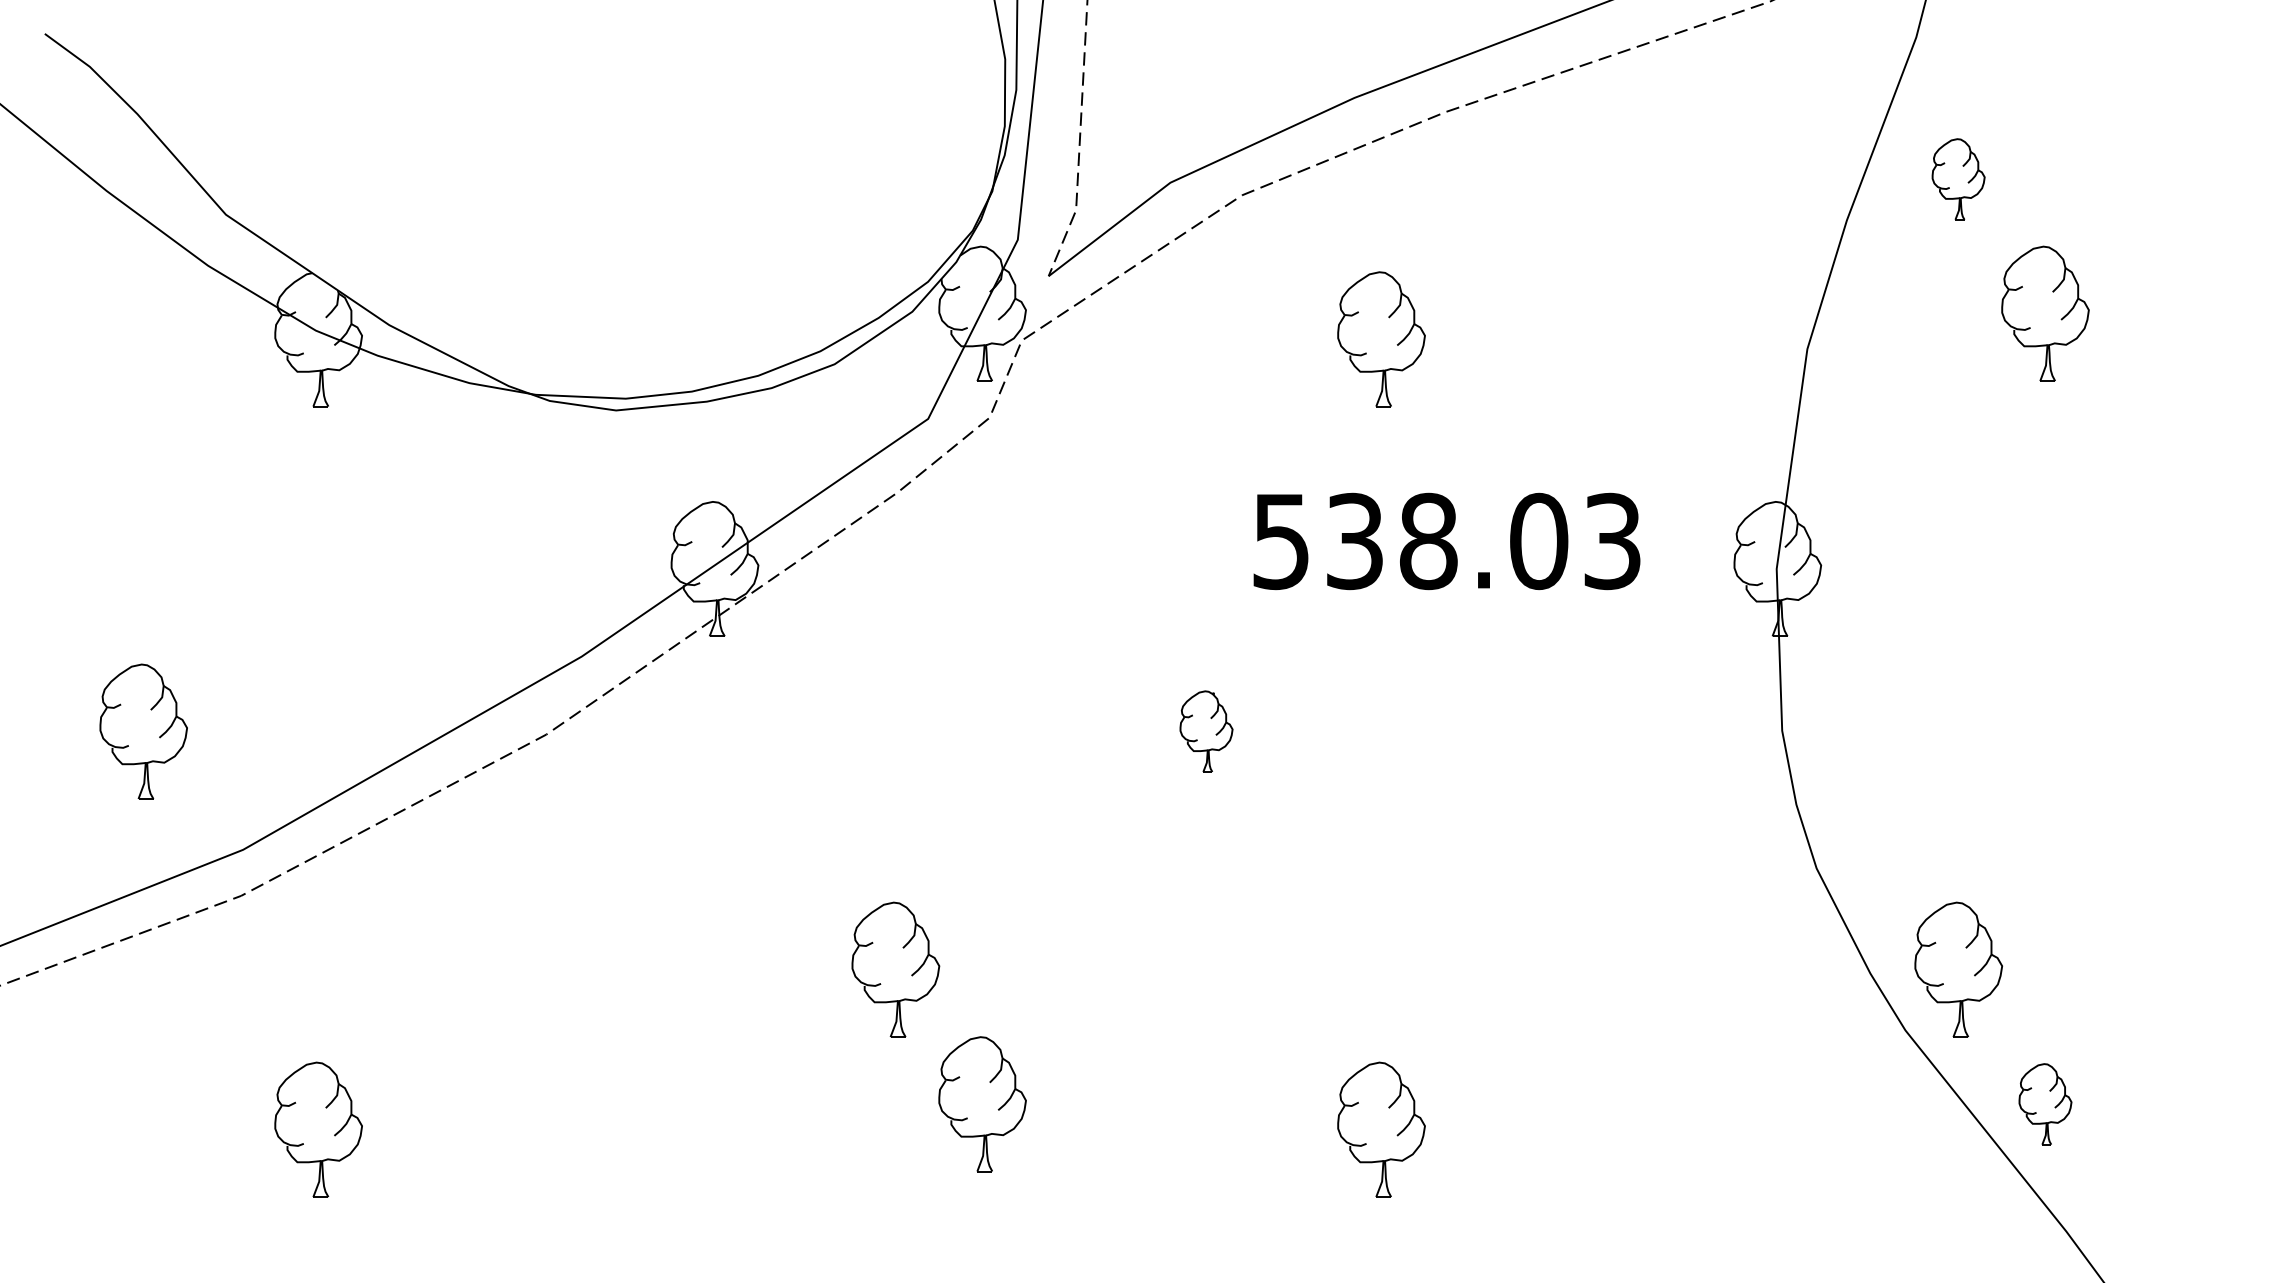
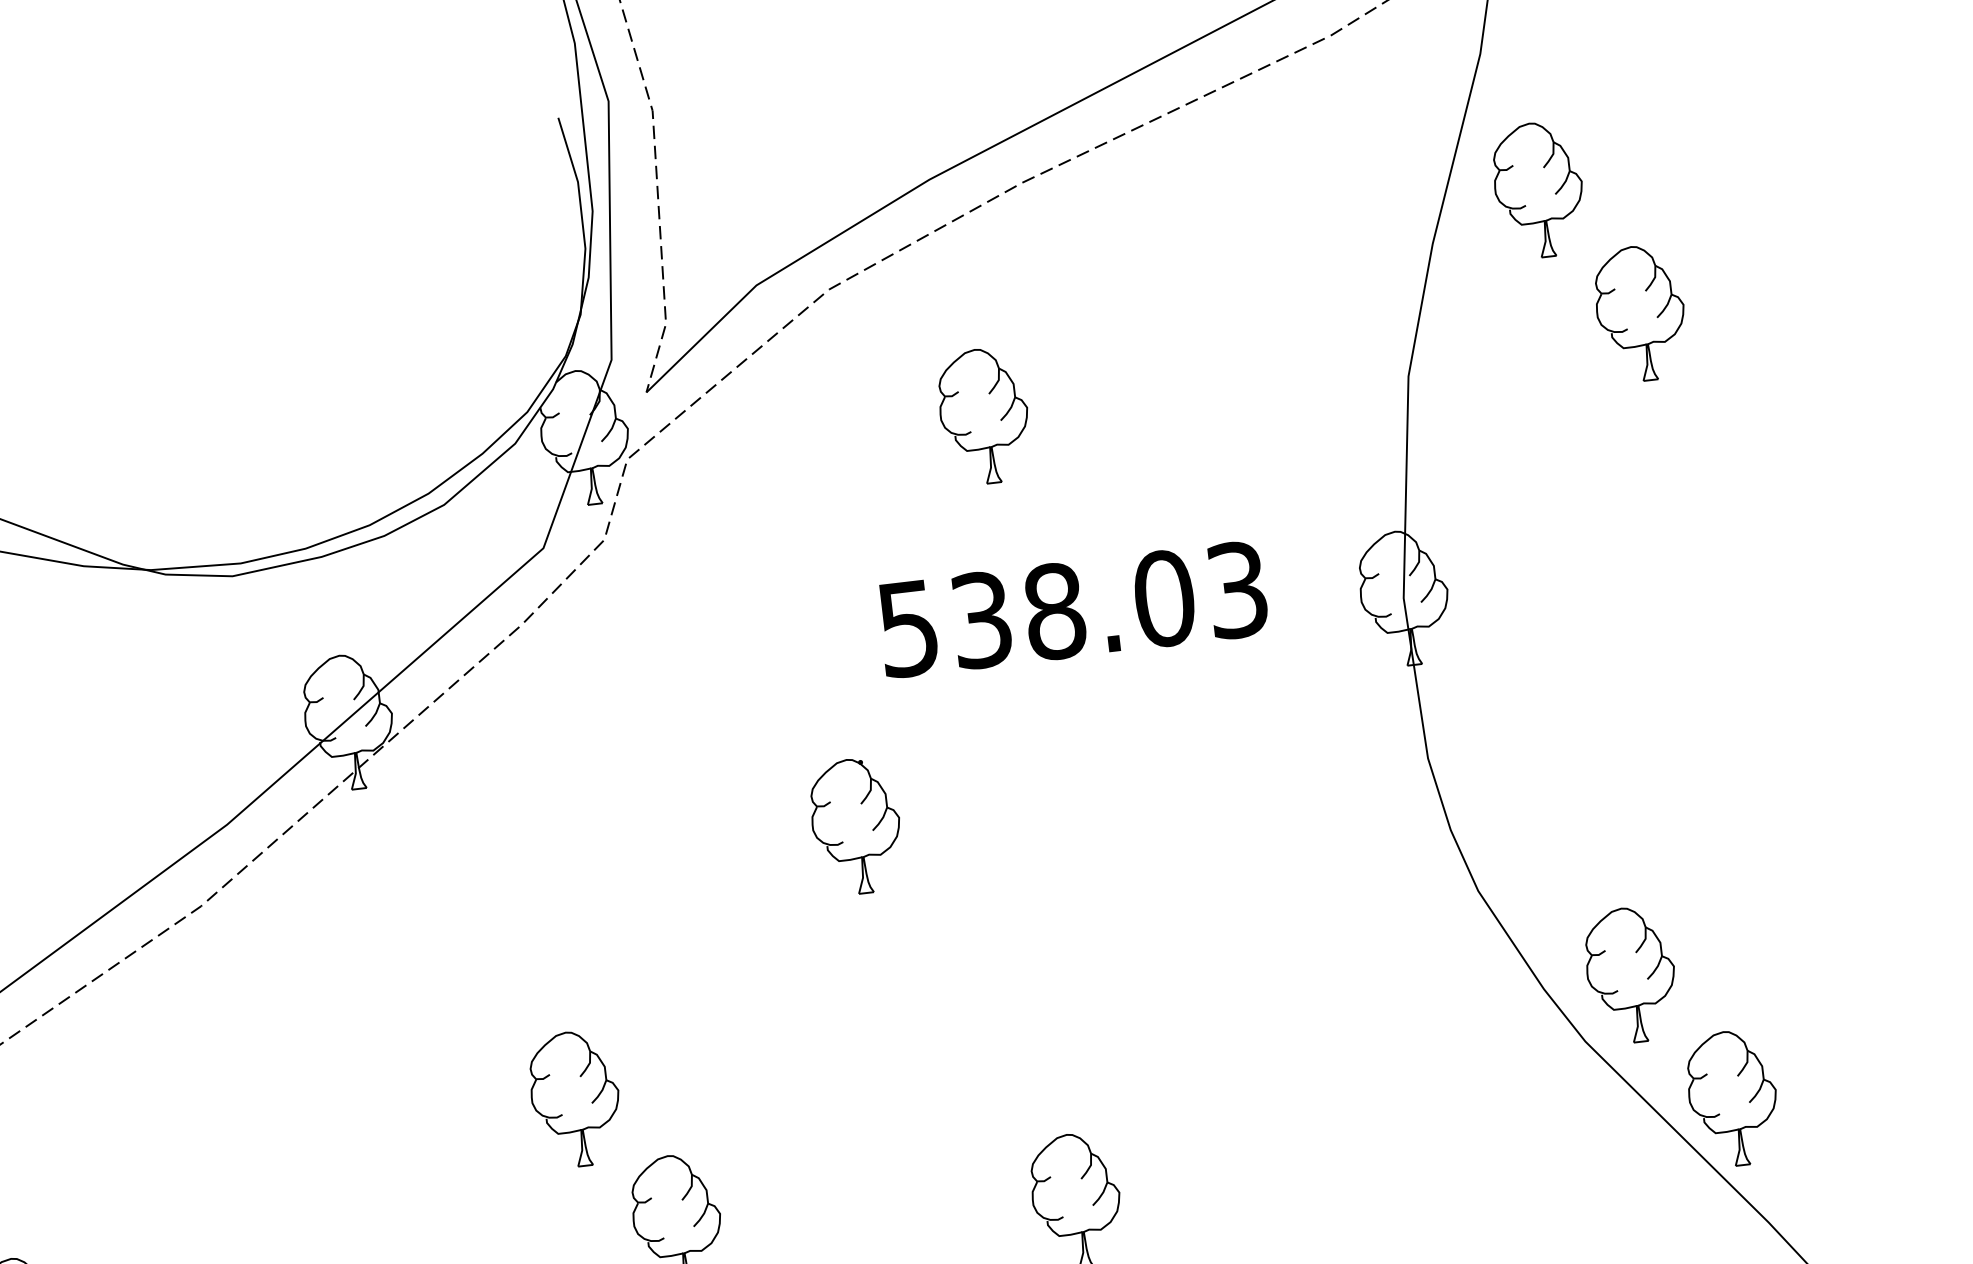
part: (1958, 179) -> (1538, 190), size x1.67
part: (1206, 731) -> (856, 826), size x1.67
part: (2045, 1104) -> (1733, 1098), size x1.67

